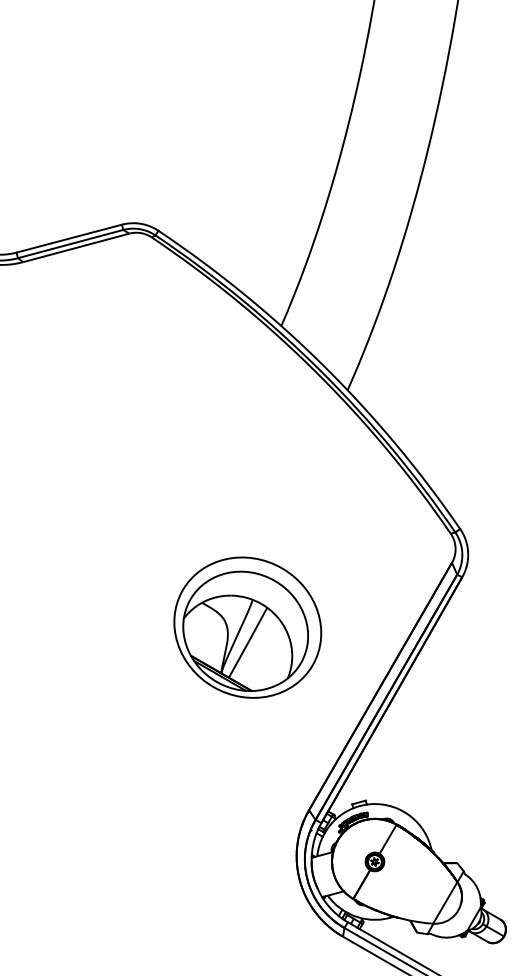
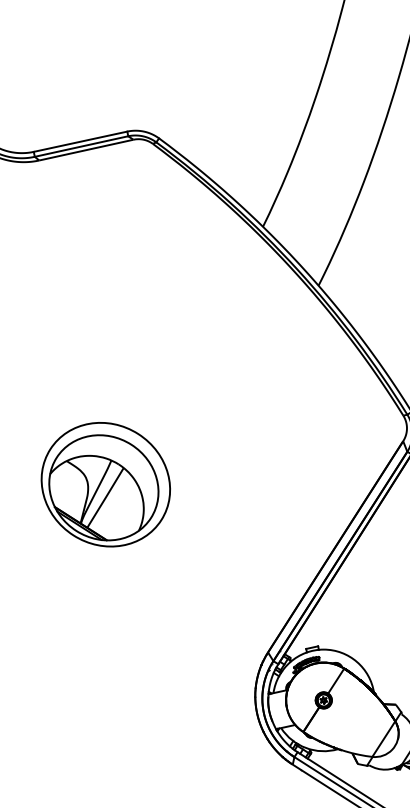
part: (247, 627) -> (105, 484), moved

